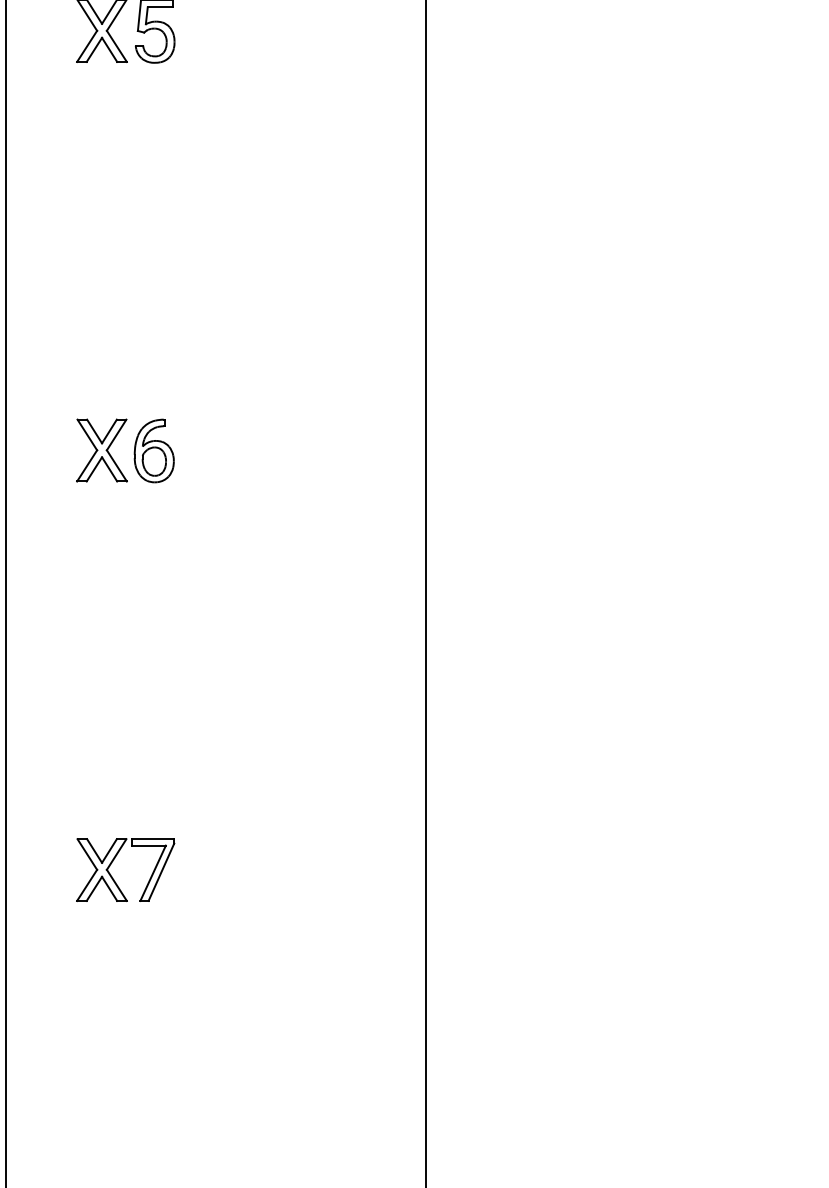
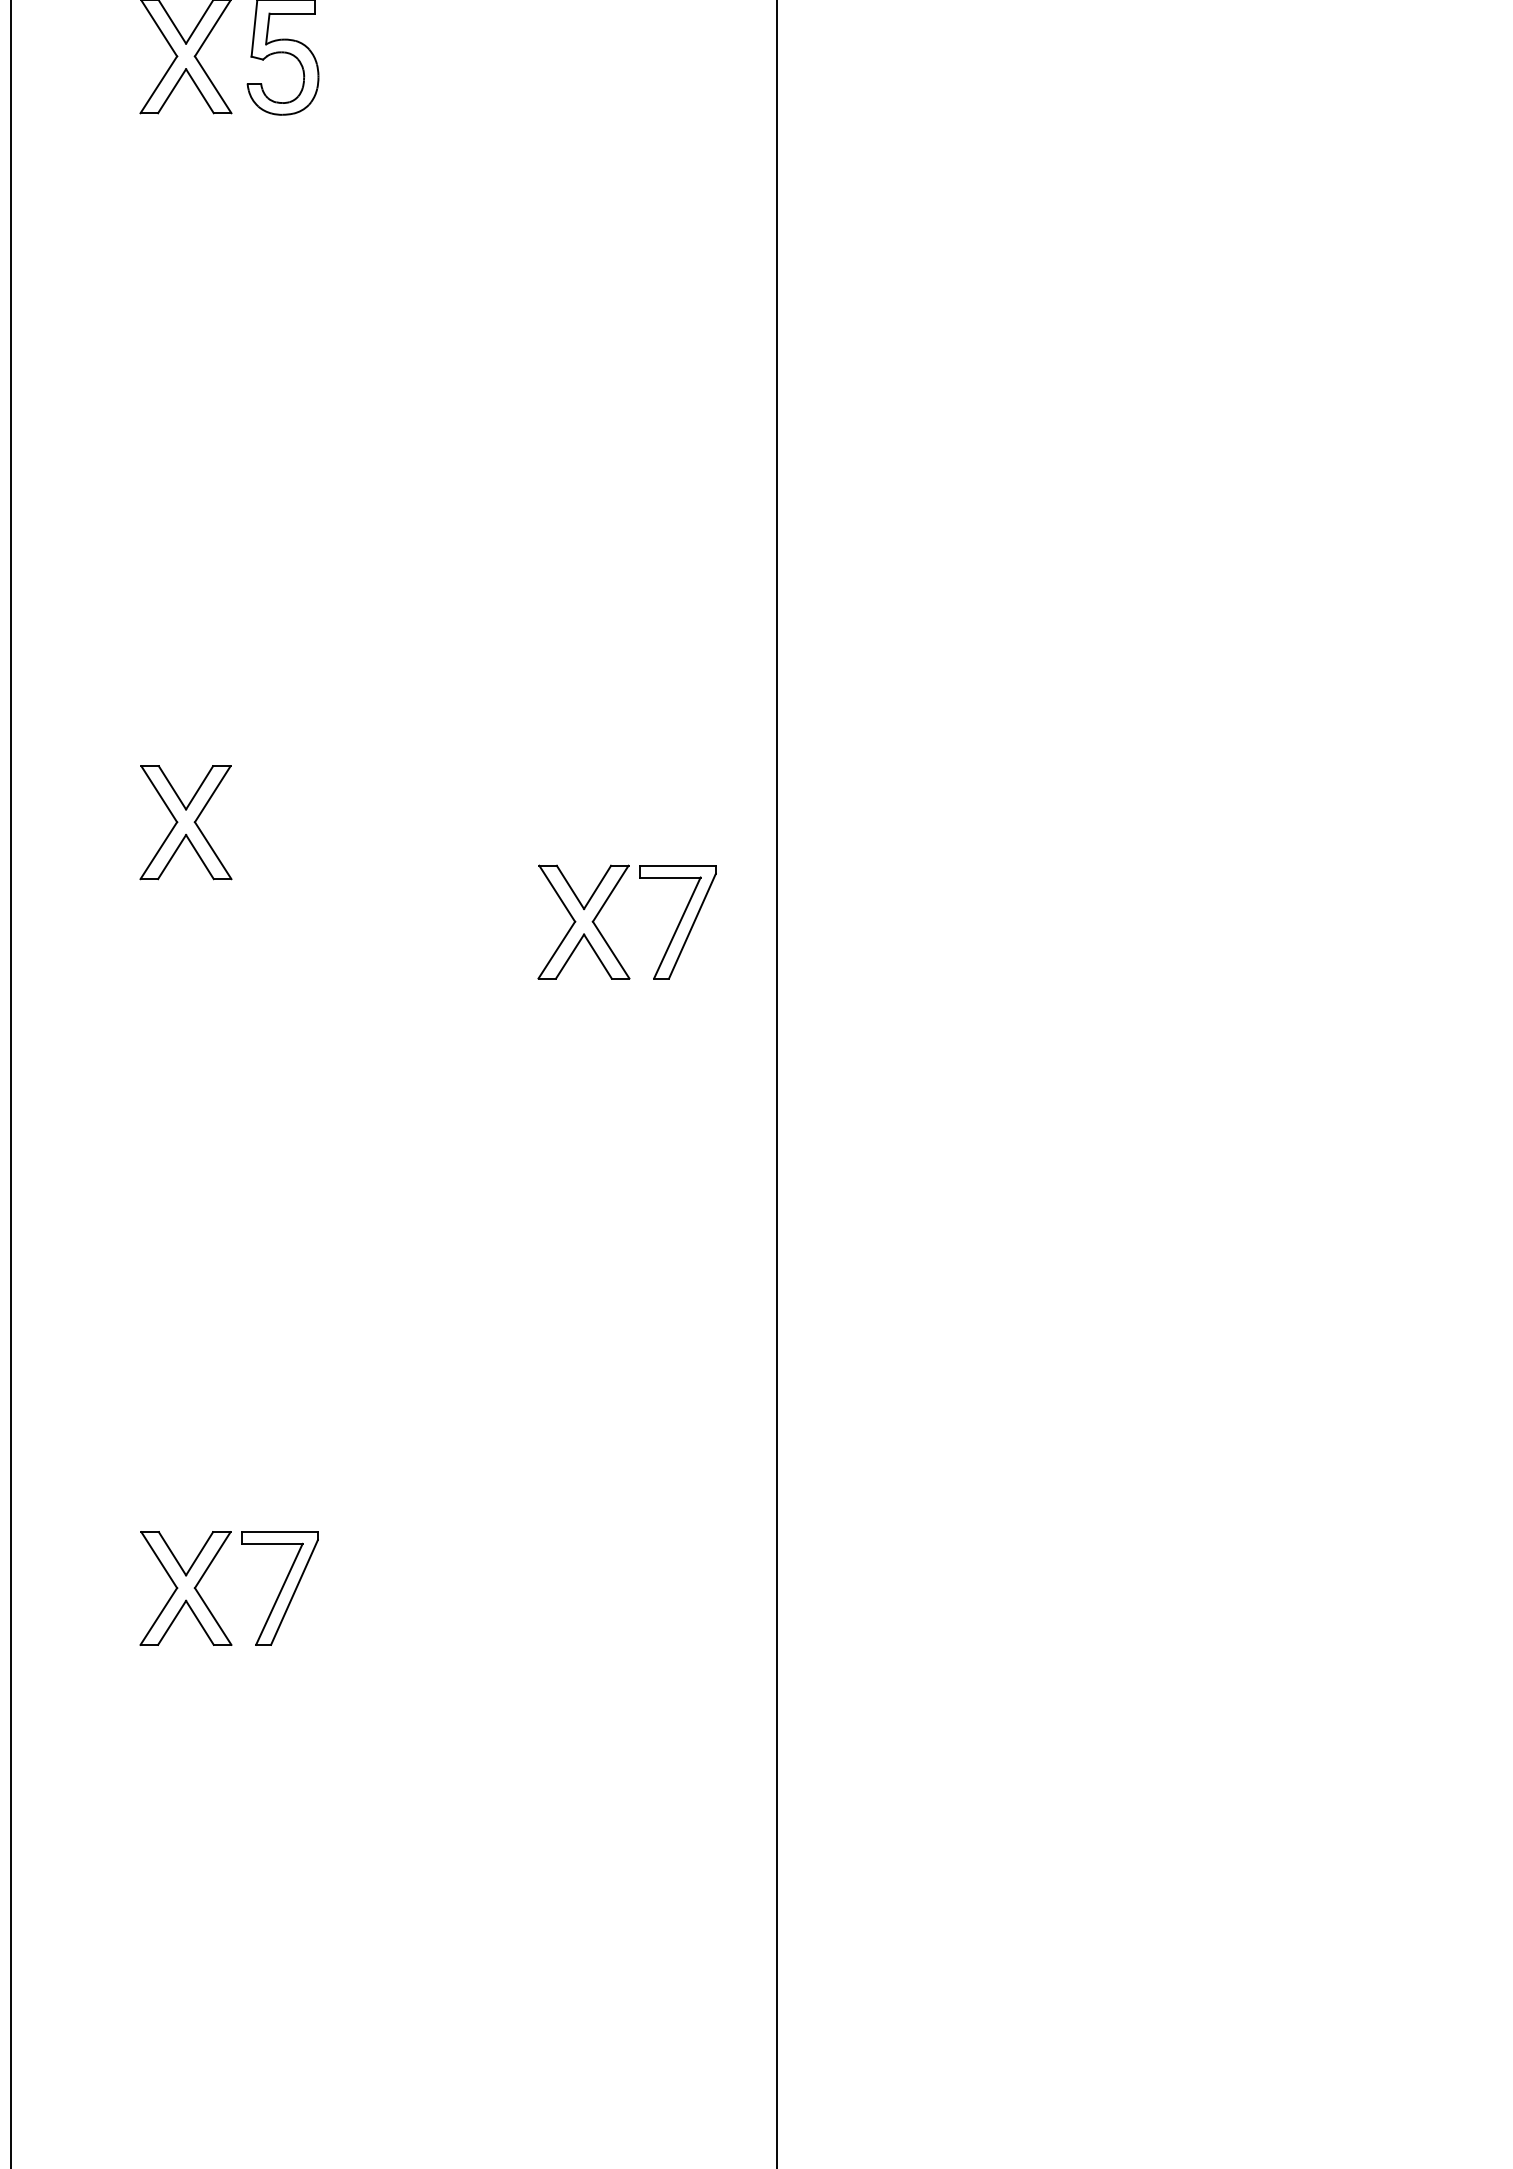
part: (153, 450) -> (280, 822), removed
part: (330, 498) -> (603, 910), added

